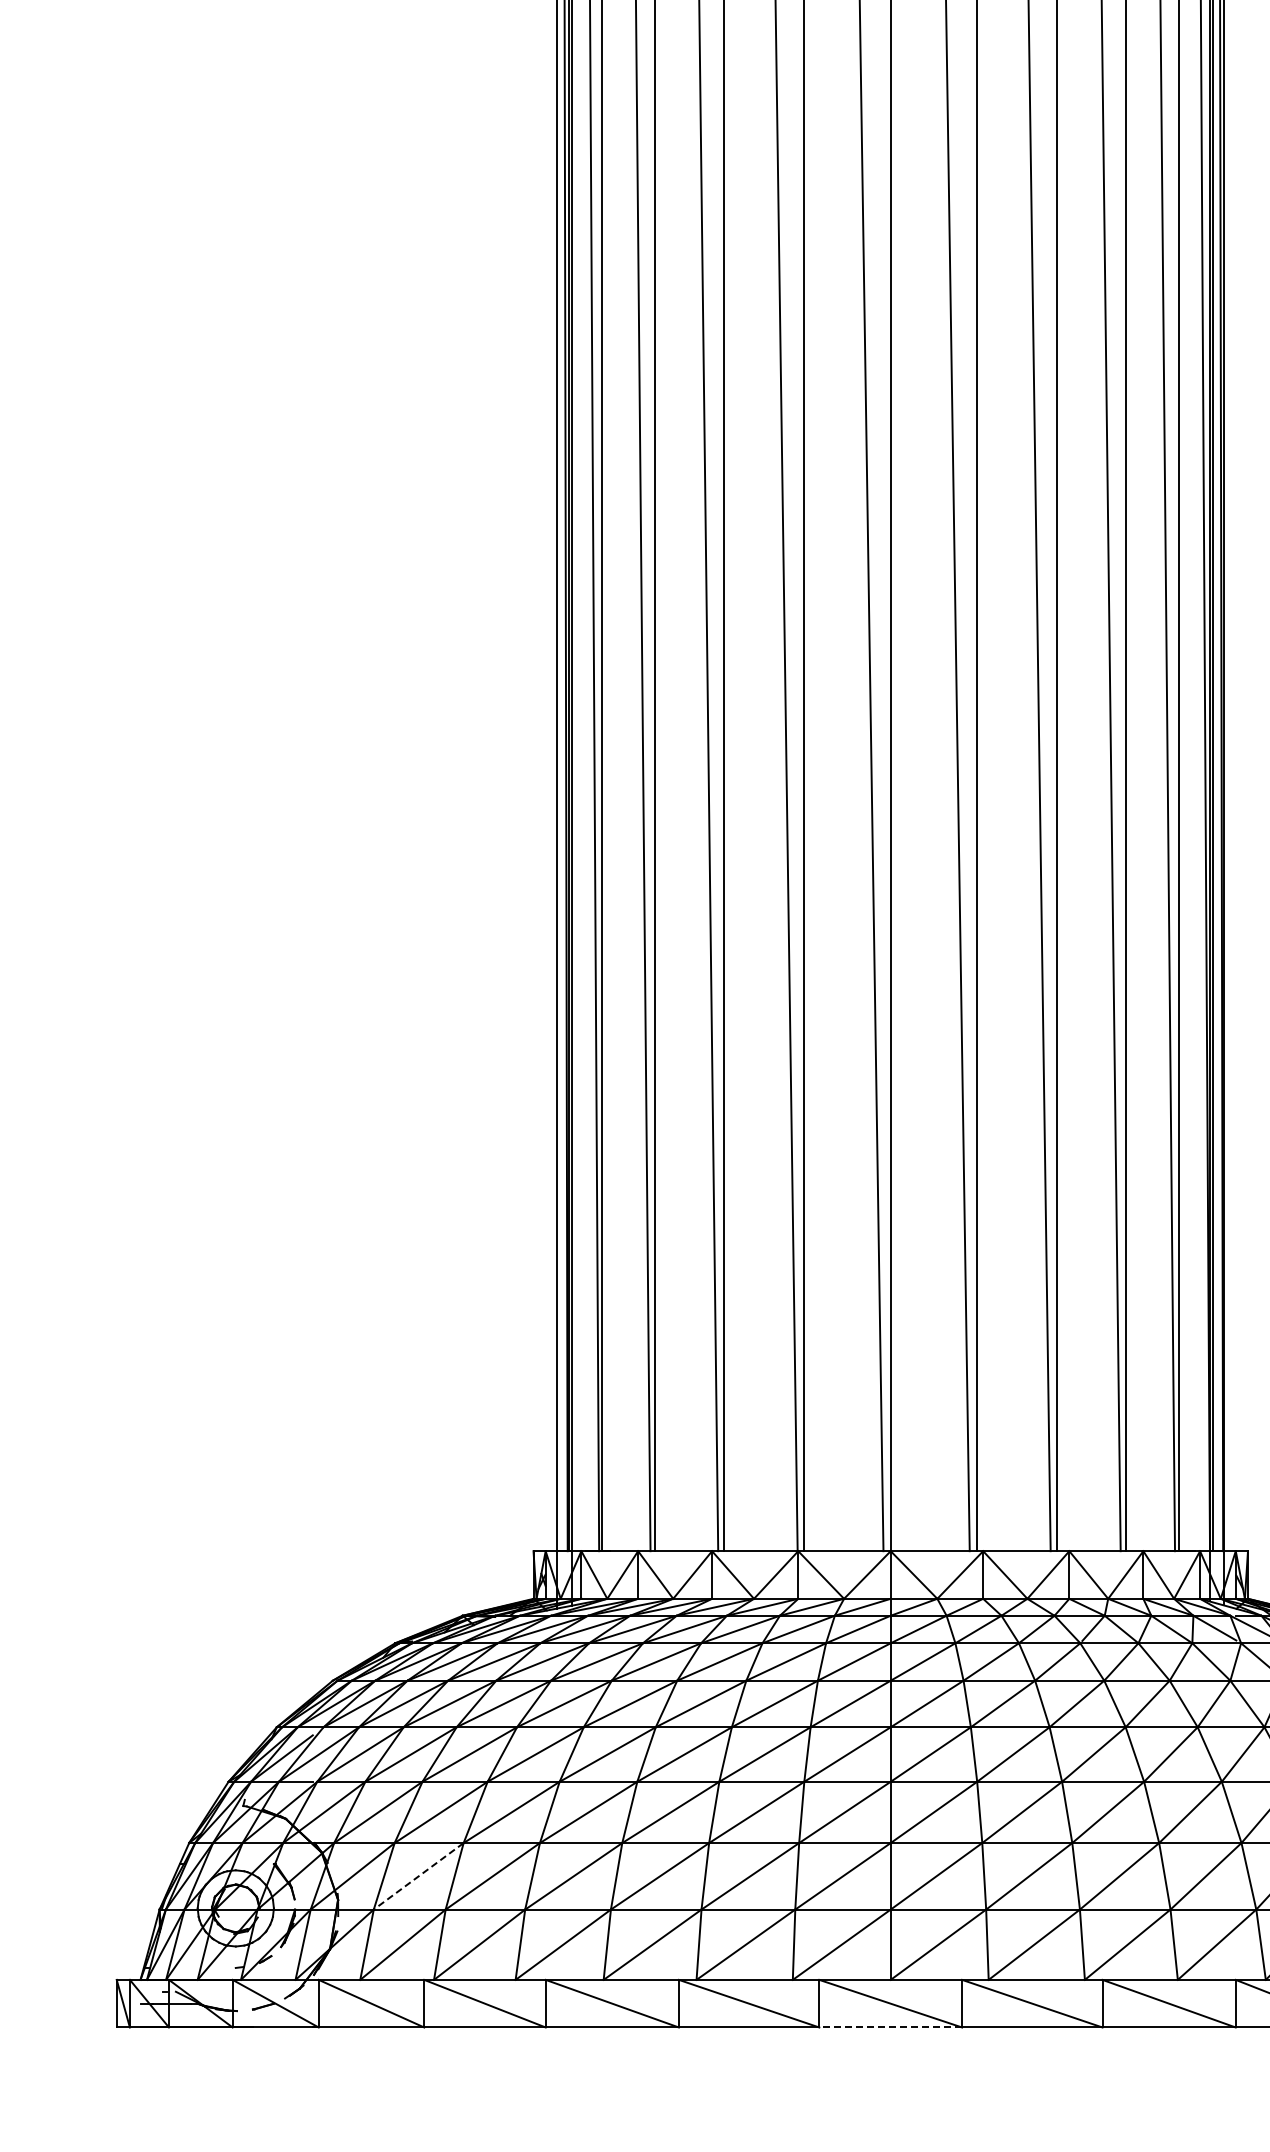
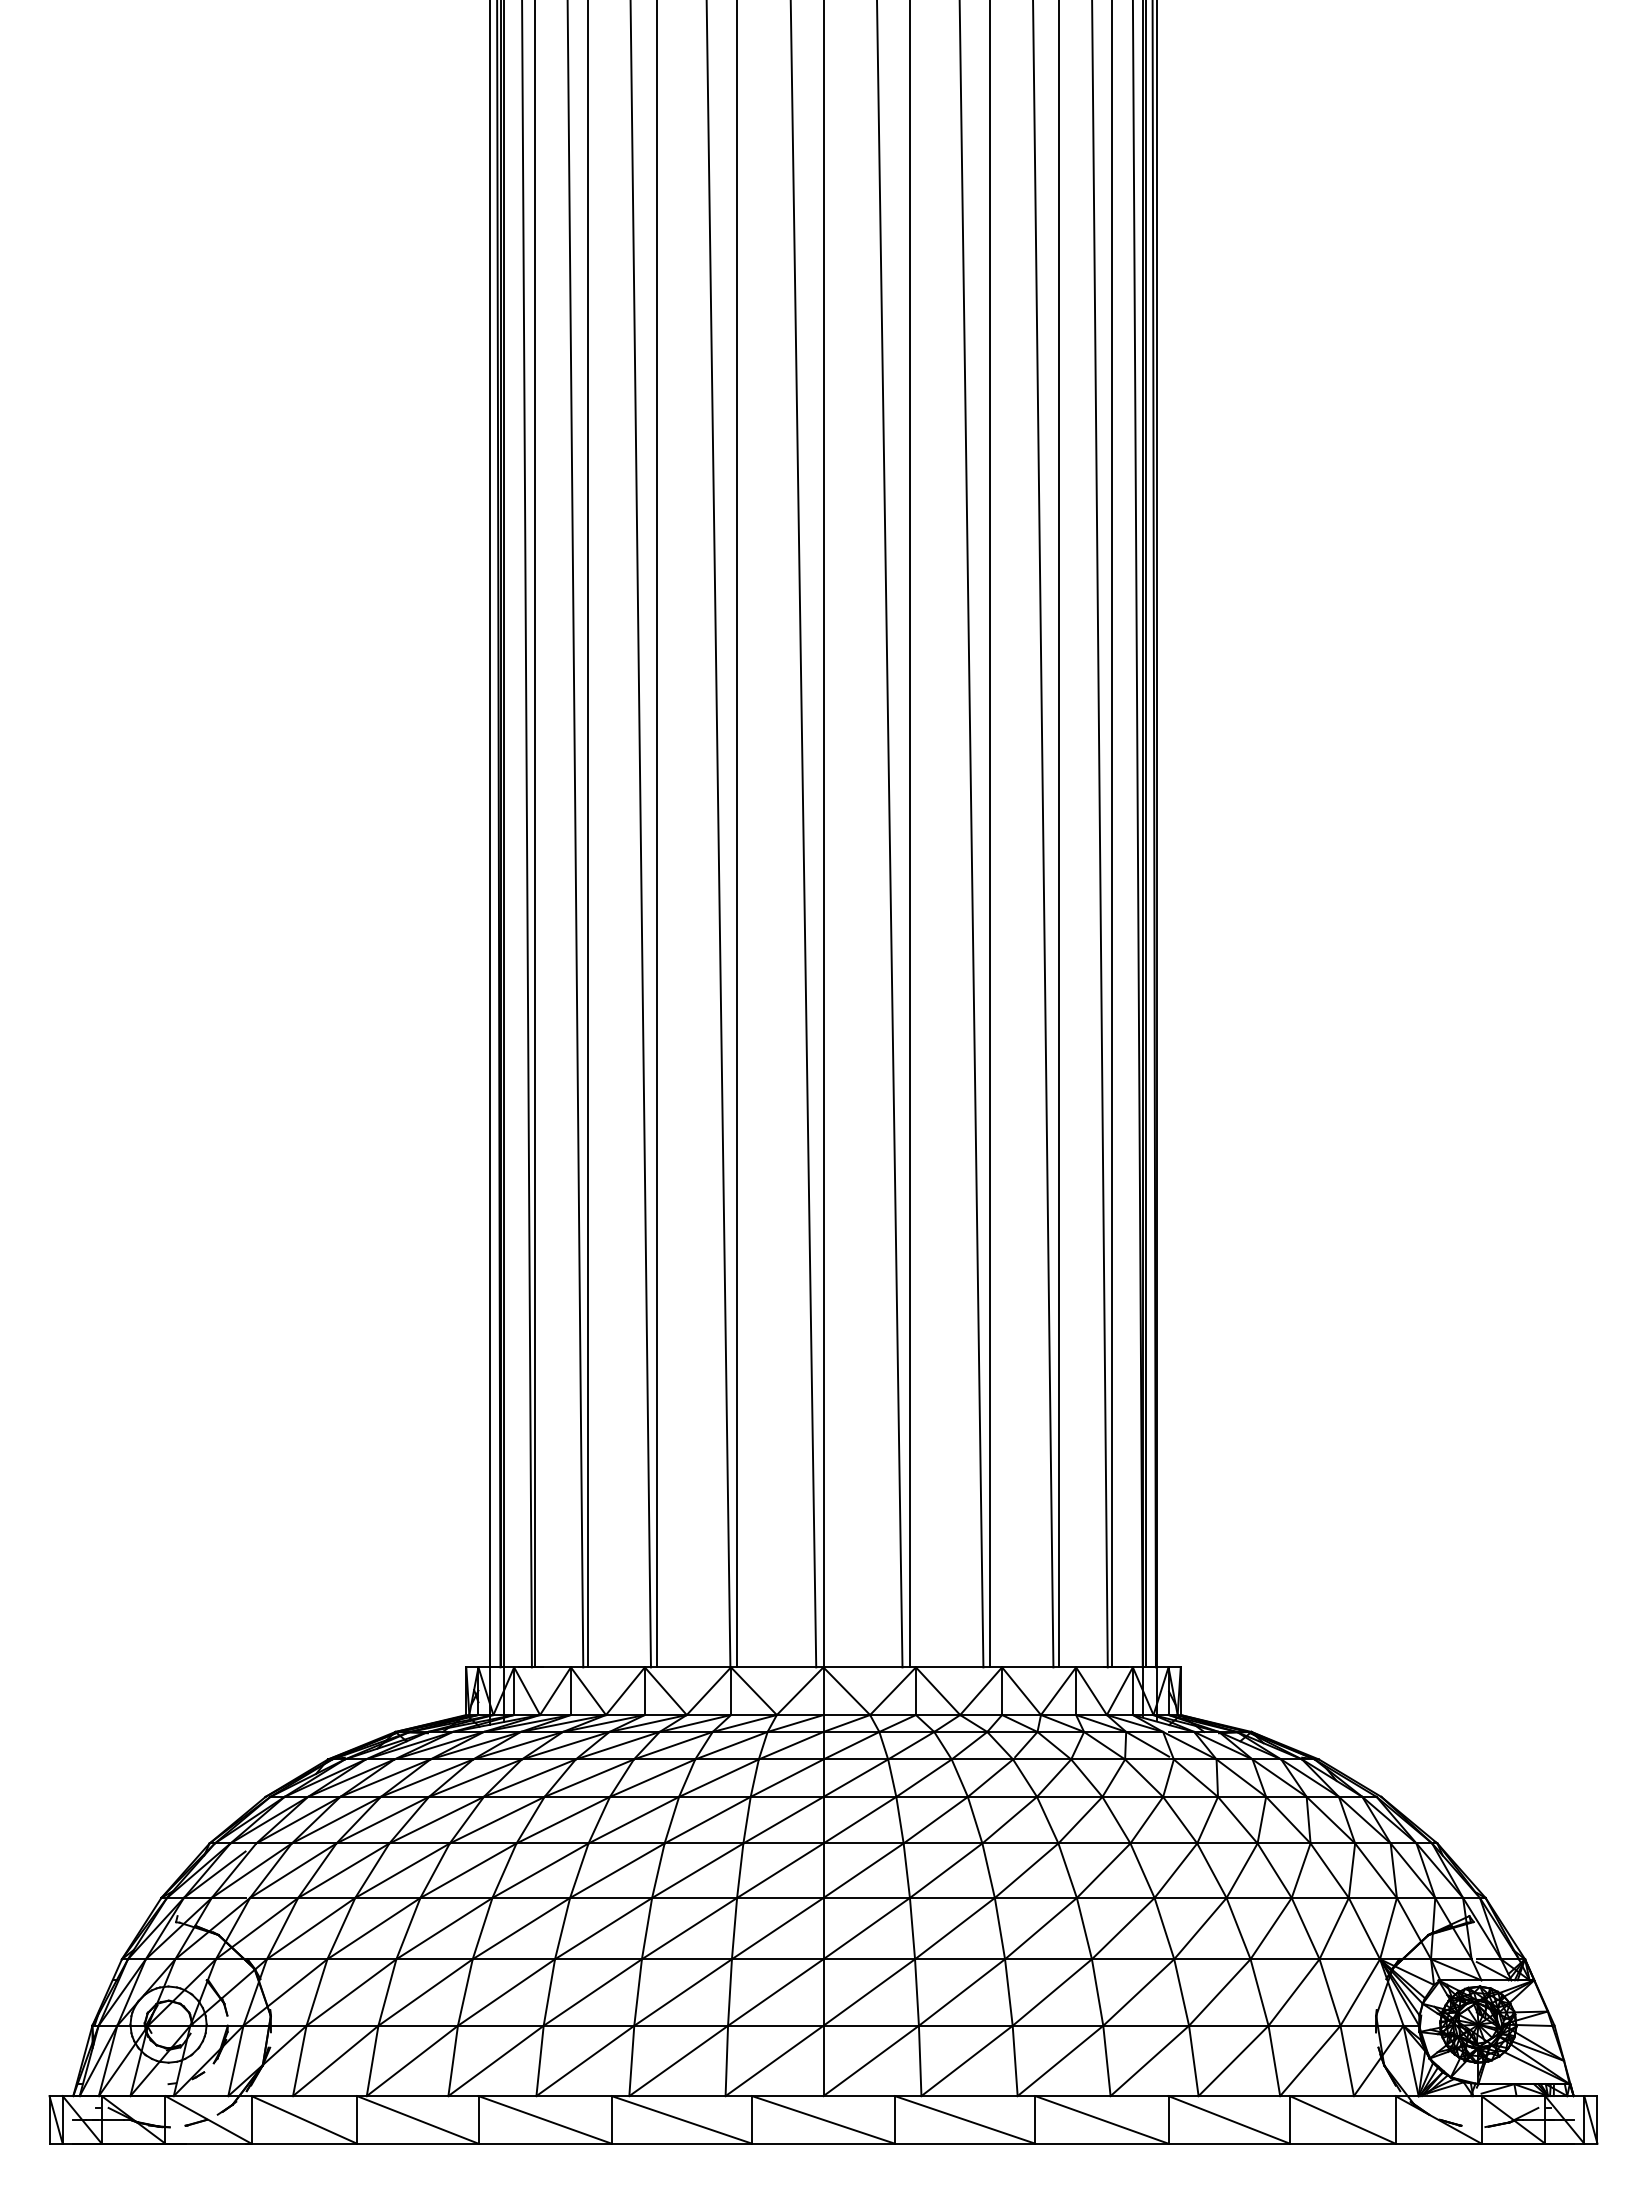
line: (418, 1876) -> (351, 1992), dashed -> solid
line: (890, 2027) -> (823, 2143), dashed -> solid

